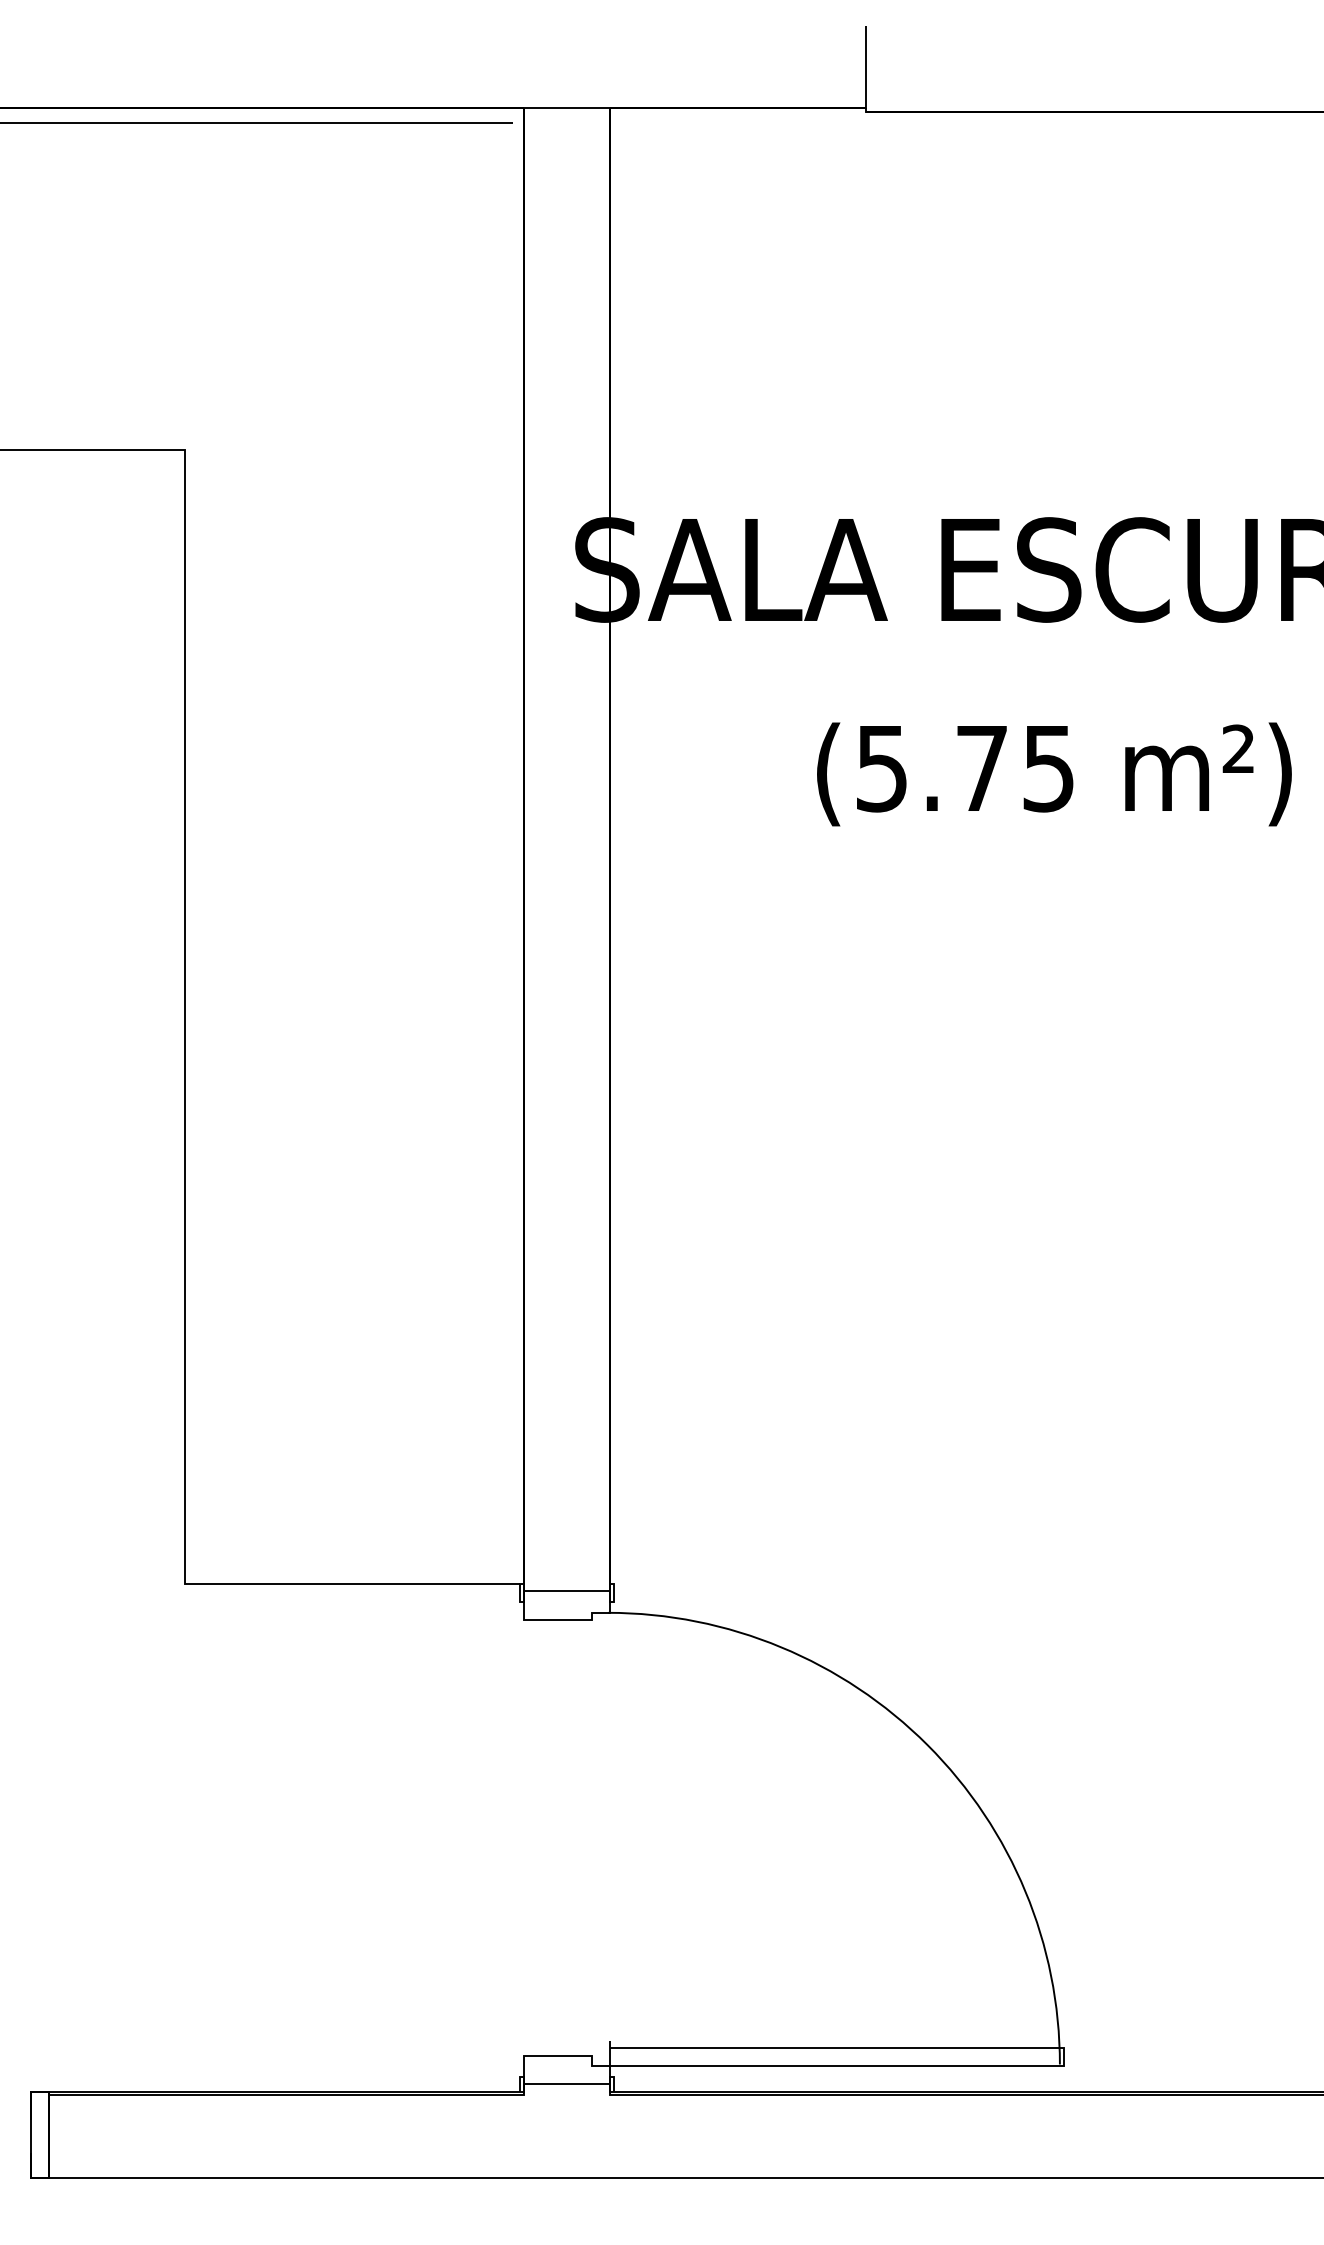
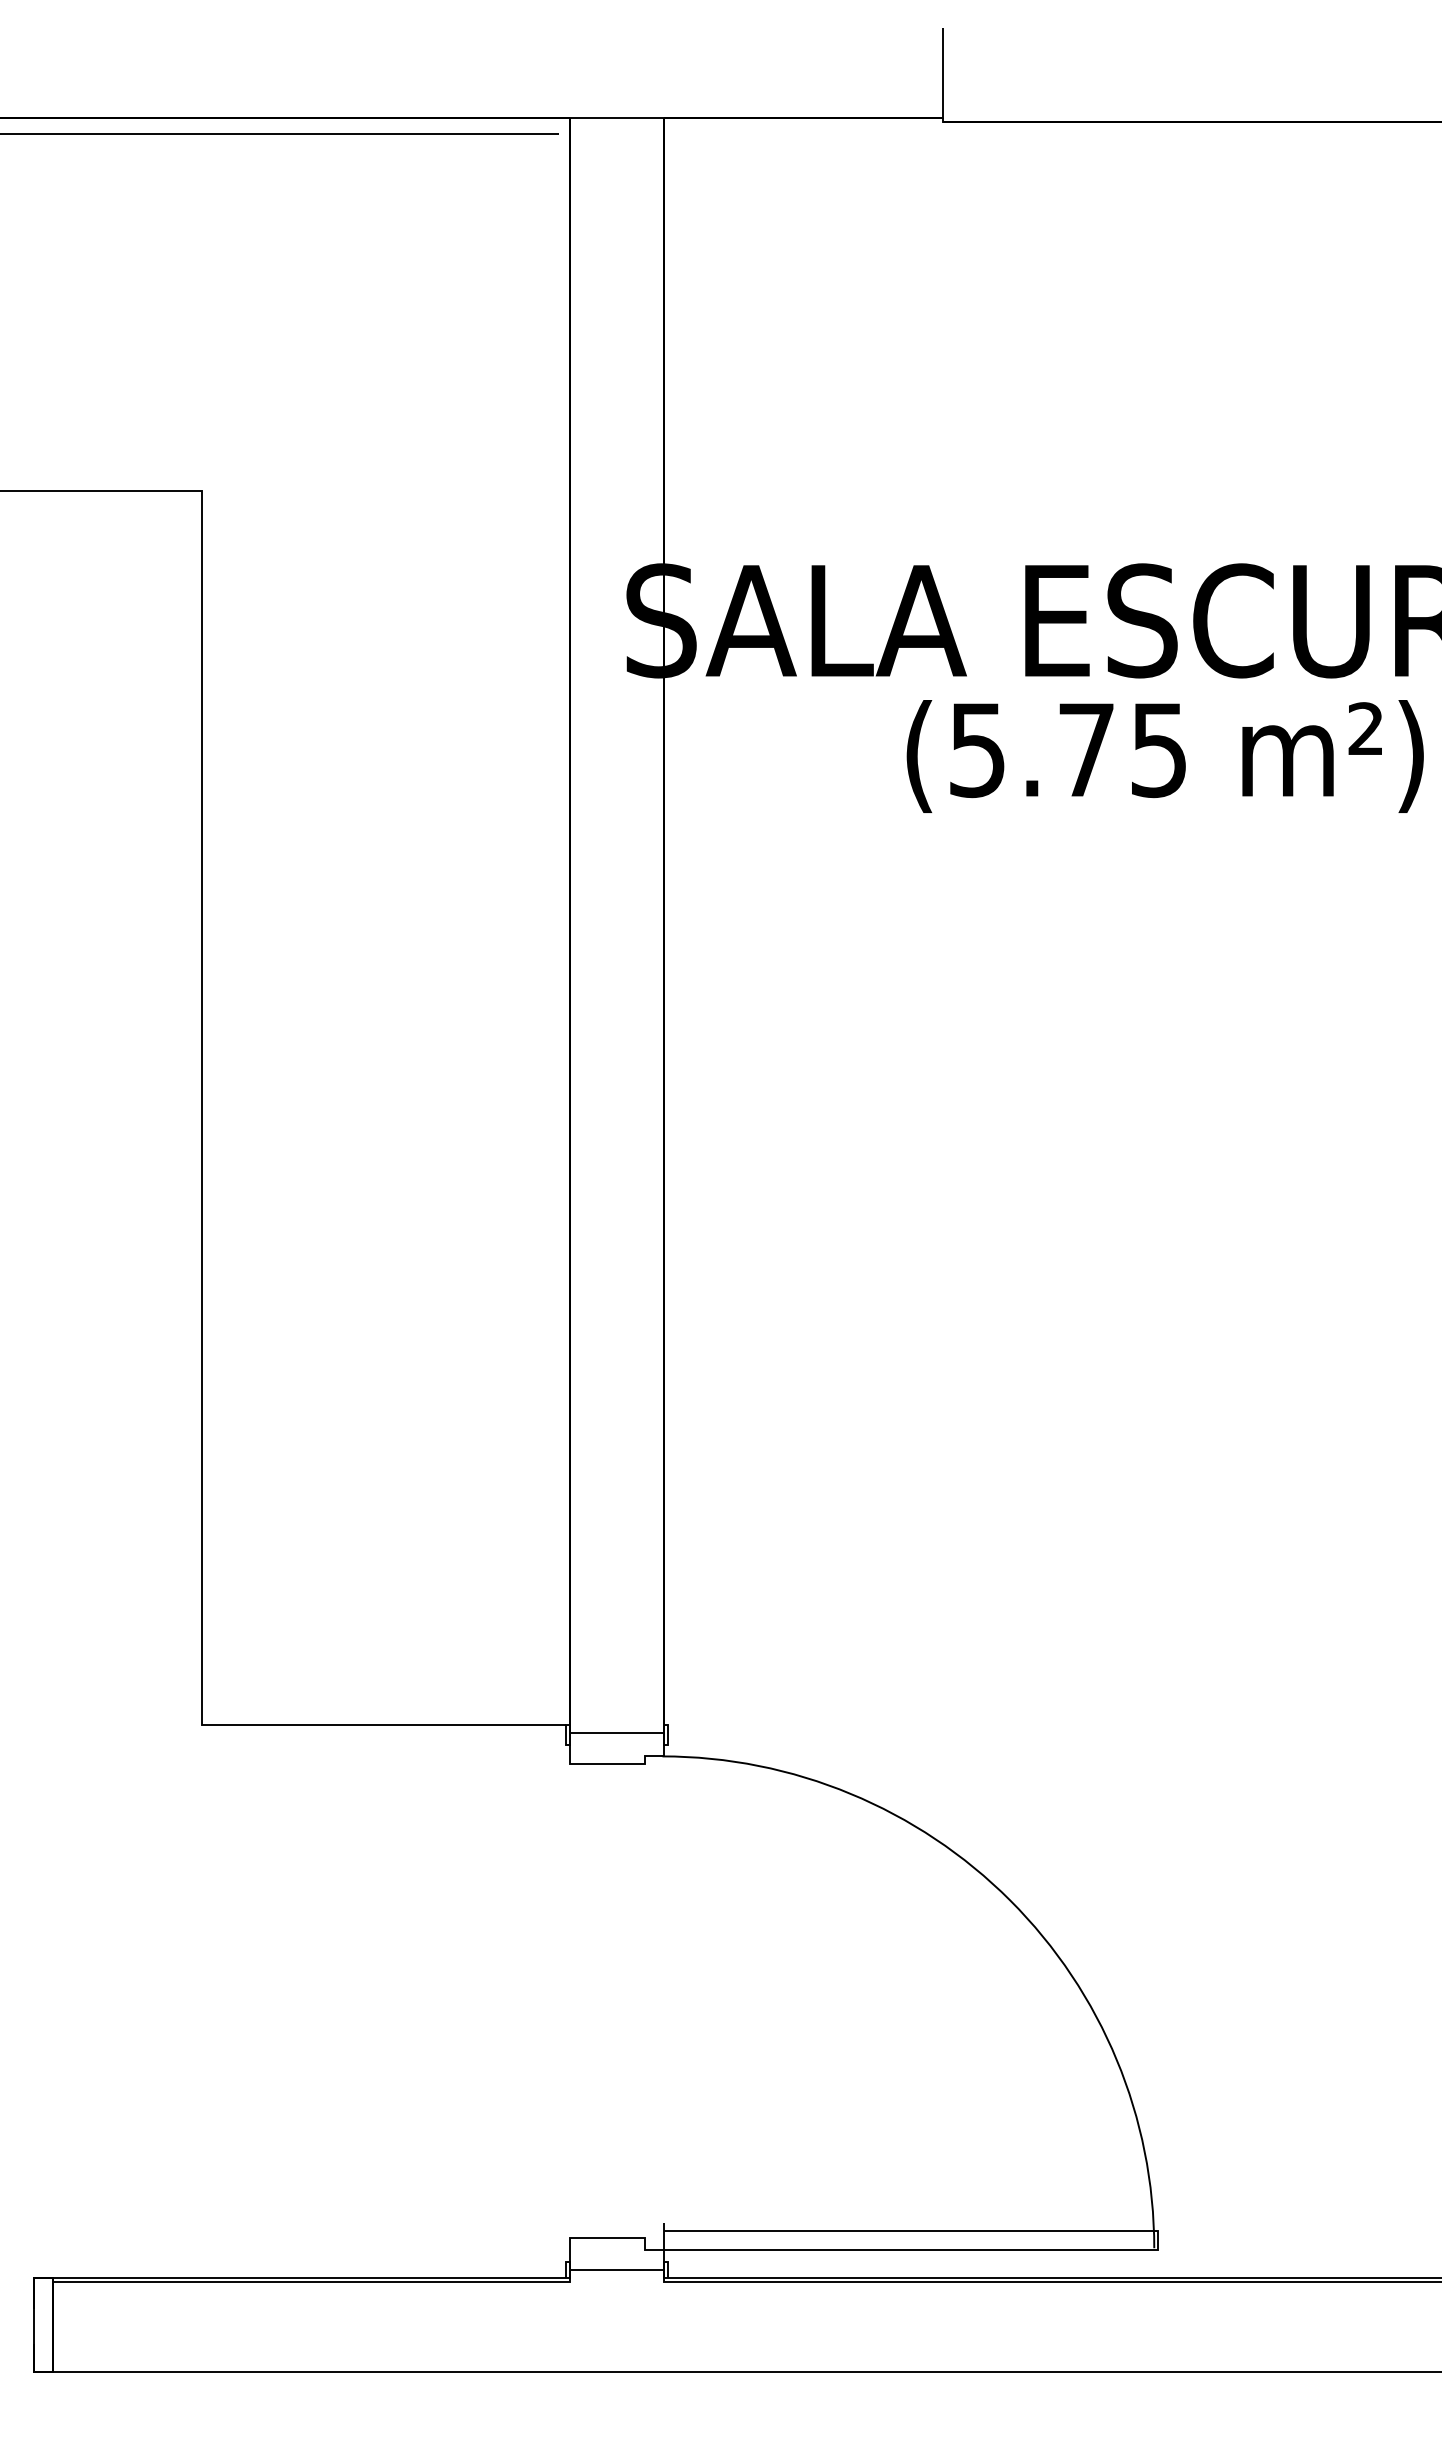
text: (1053, 774) -> (1164, 756), moved

